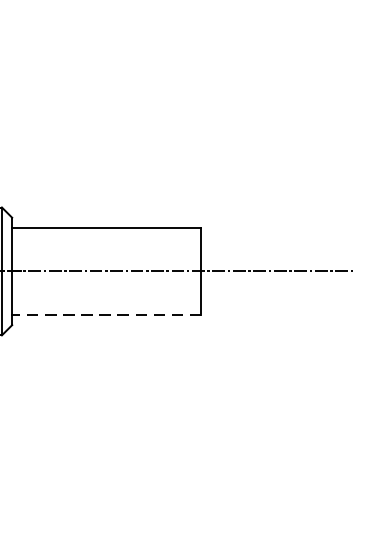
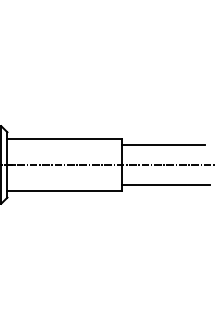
line: (269, 239) -> (163, 145), added
line: (272, 303) -> (165, 184), added
line: (106, 315) -> (64, 191), dashed -> solid

